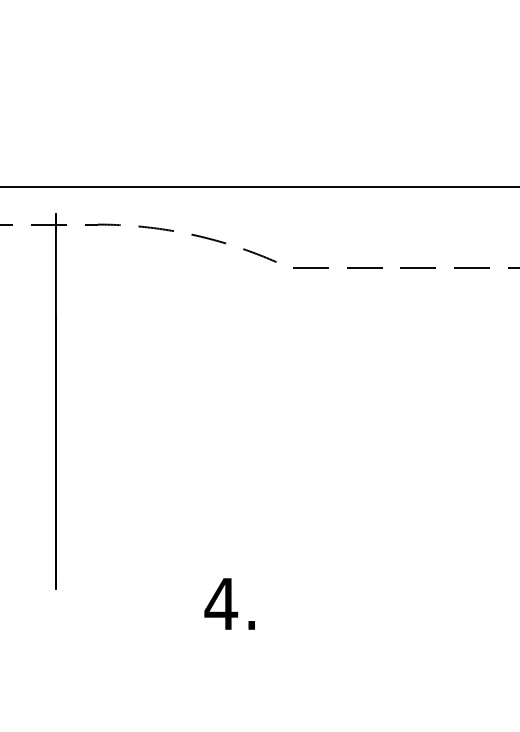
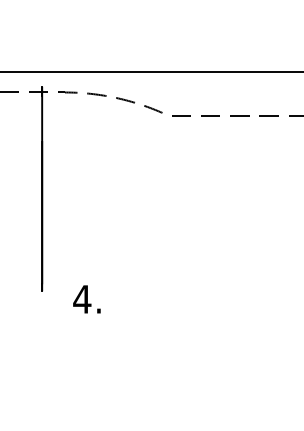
text: (228, 604) -> (86, 299), moved

